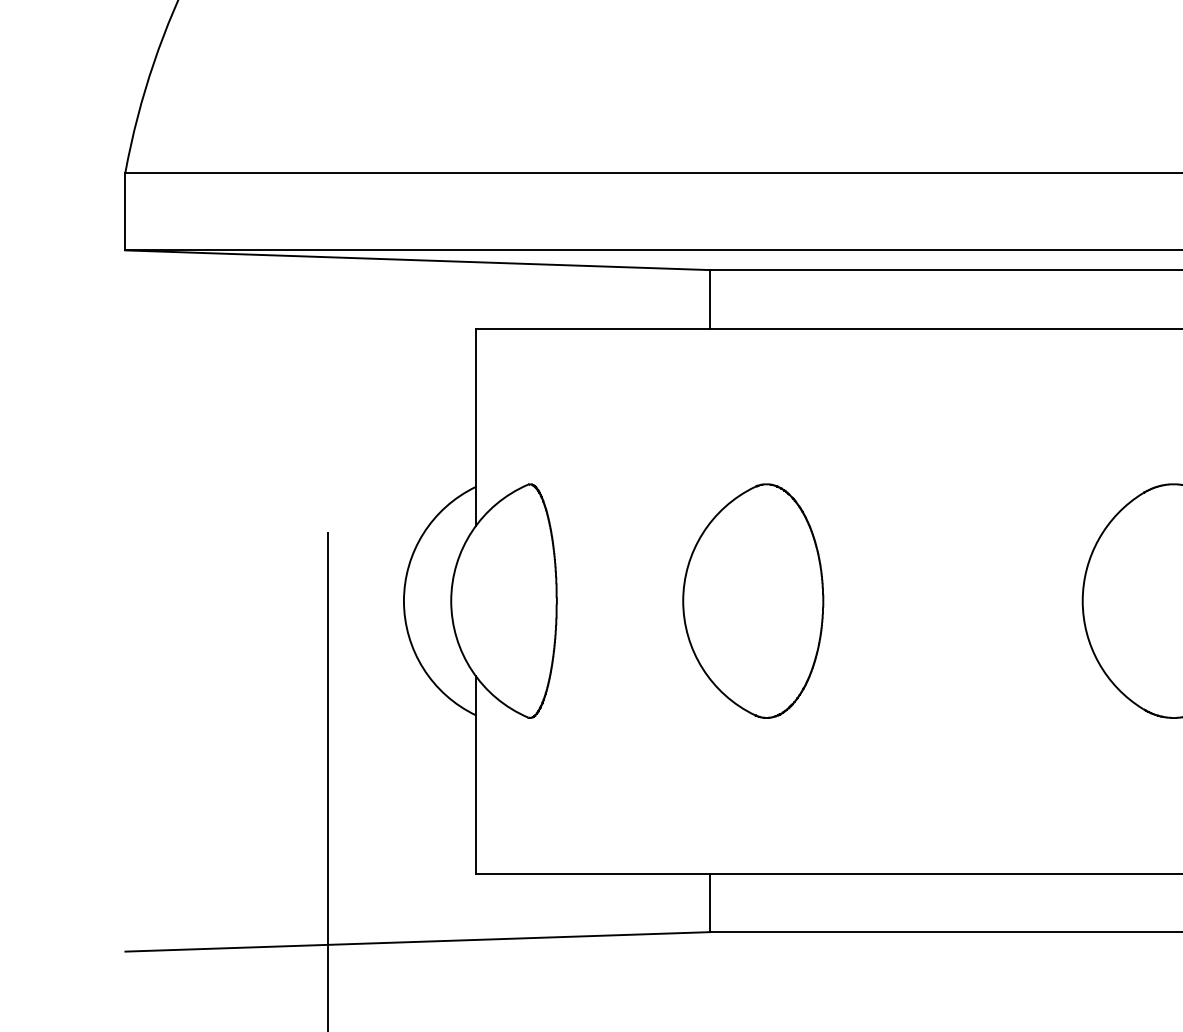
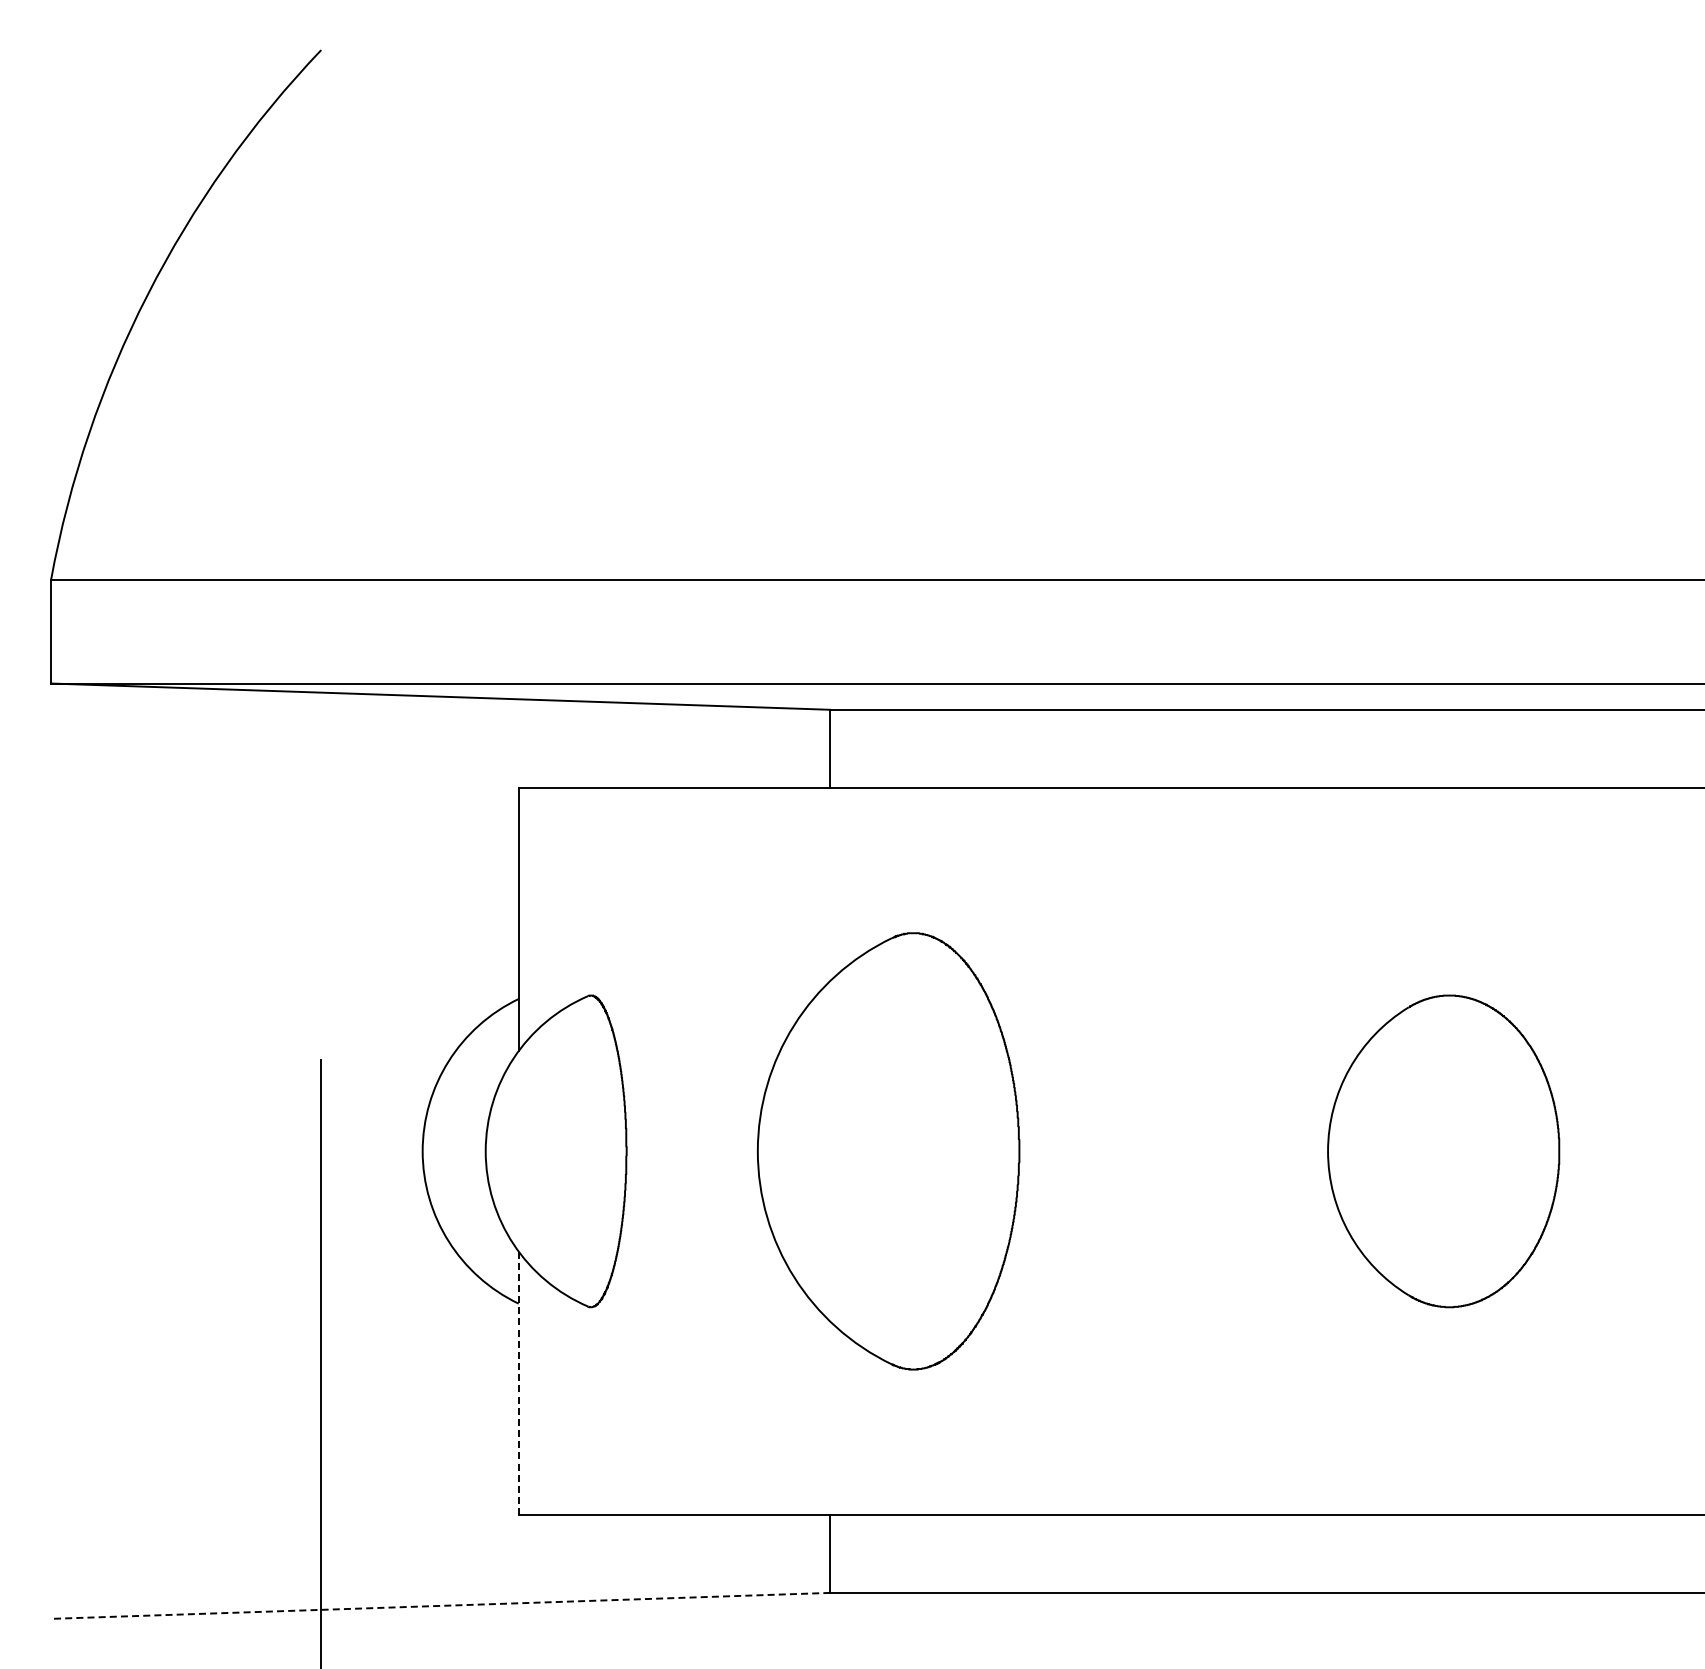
part: (753, 601) -> (888, 1151), size x1.4
line: (475, 775) -> (518, 1383), solid -> dashed
line: (417, 941) -> (440, 1605), solid -> dashed

